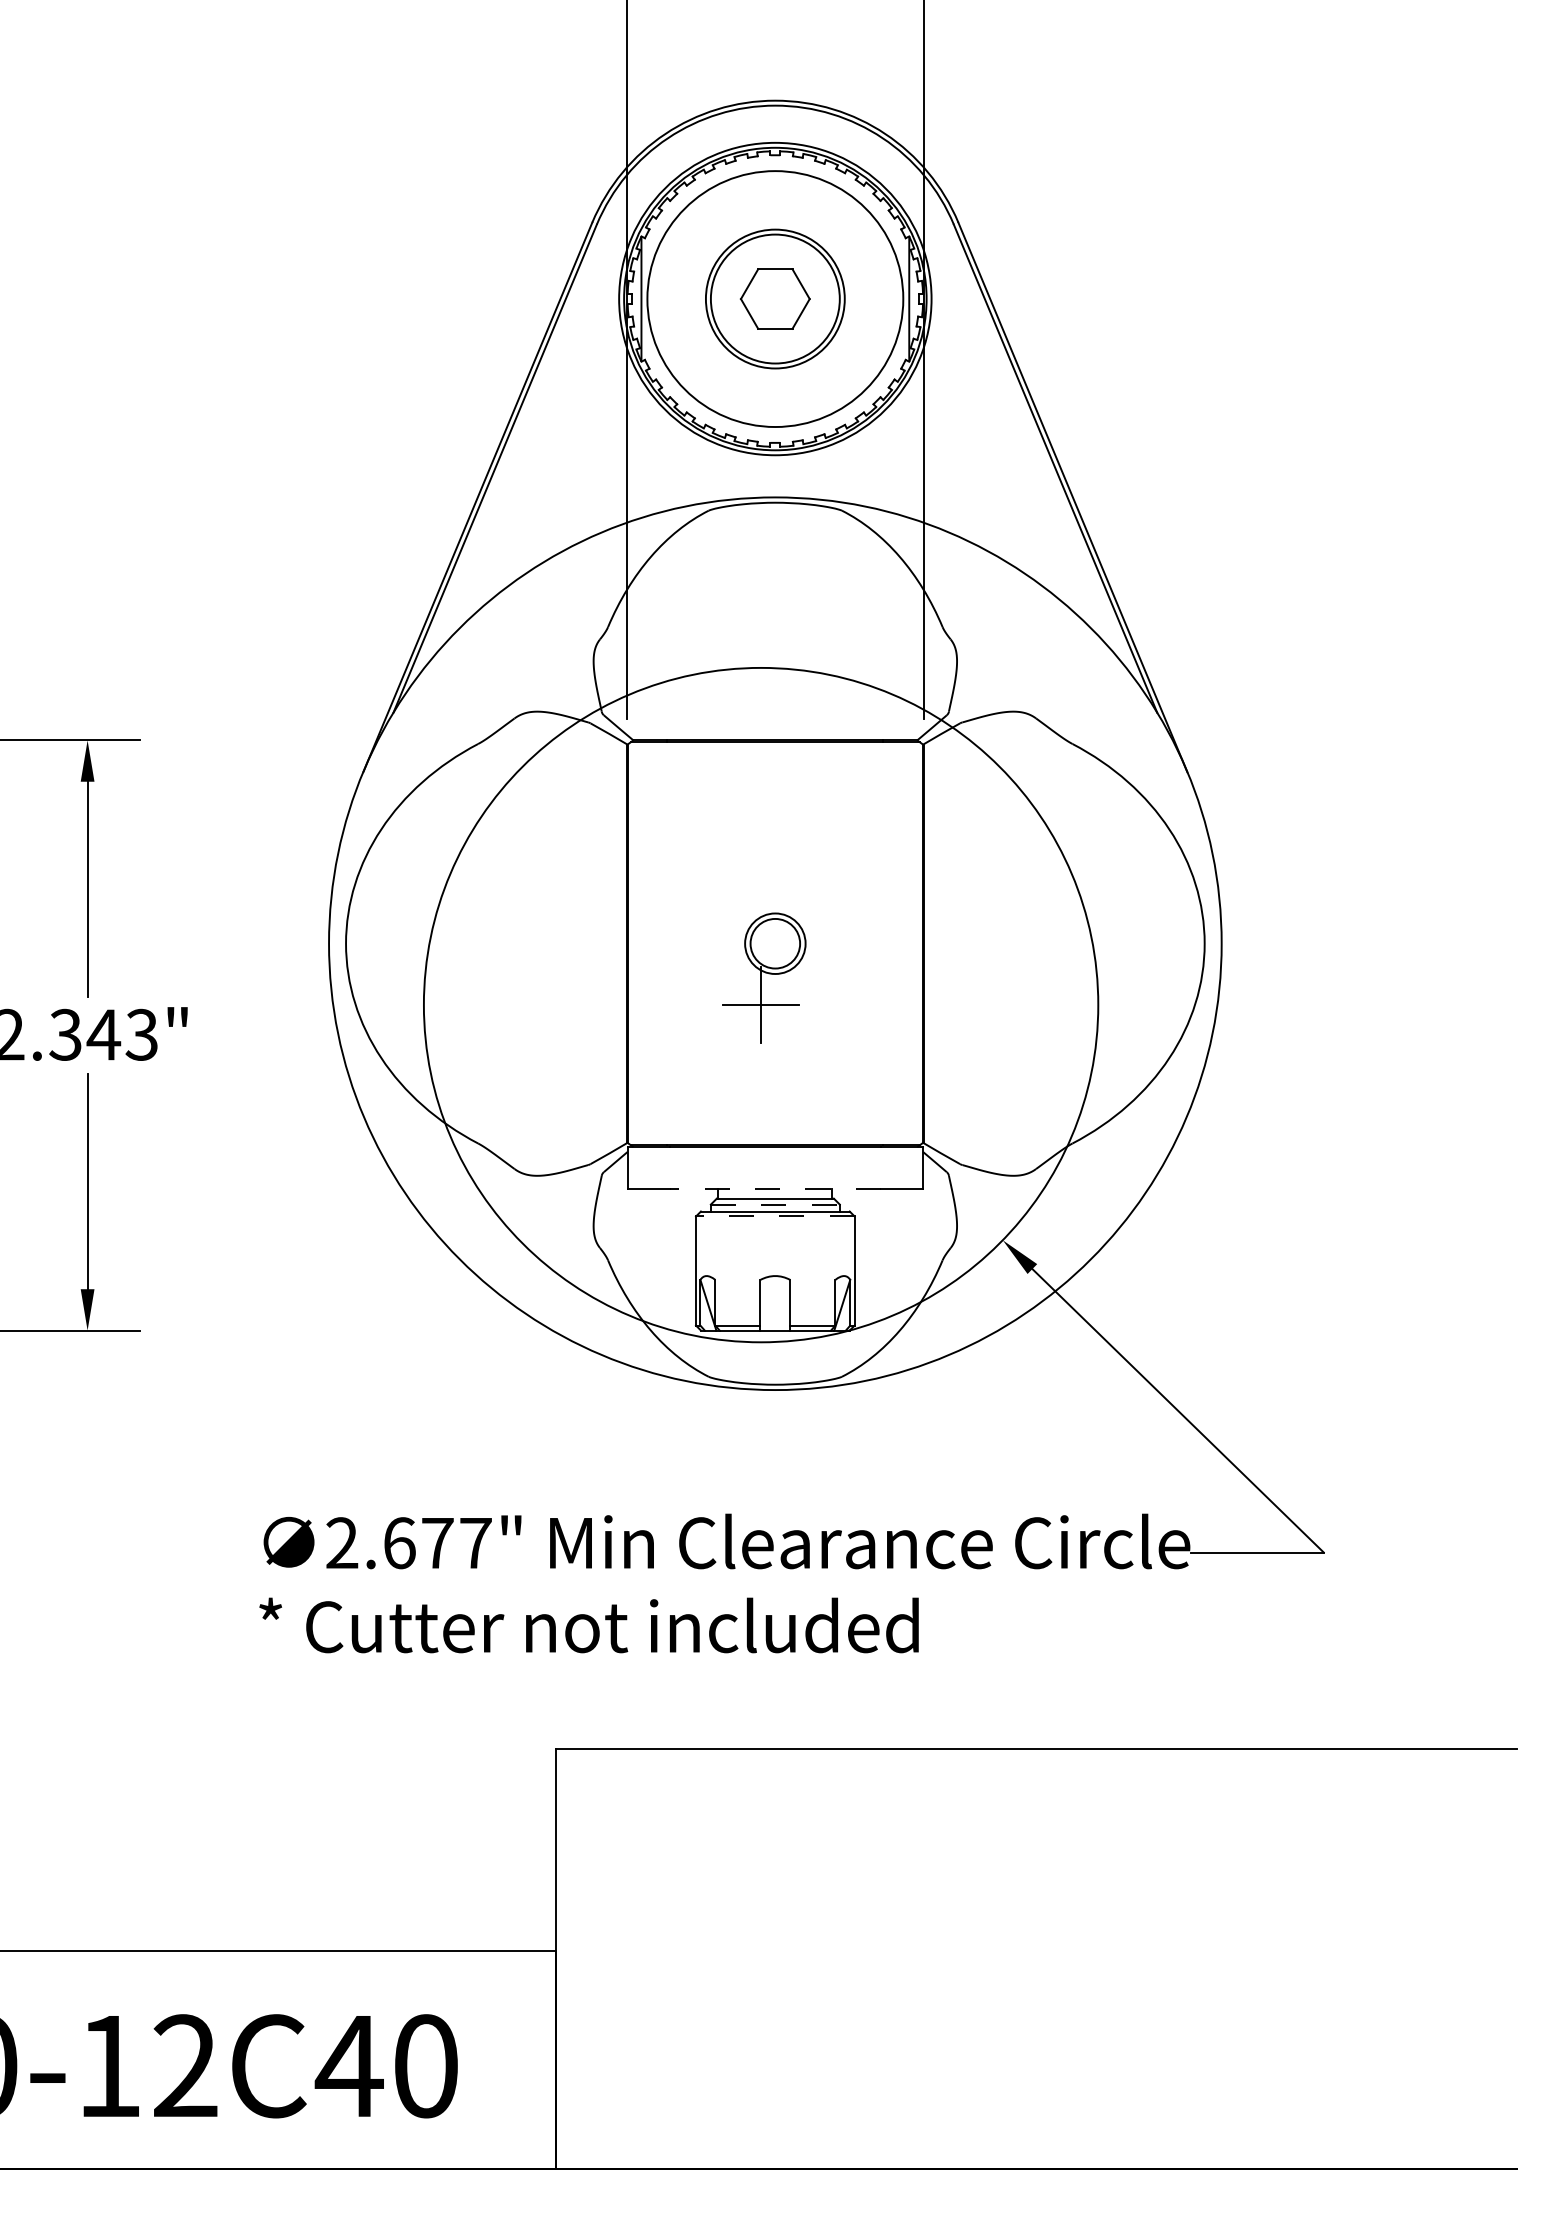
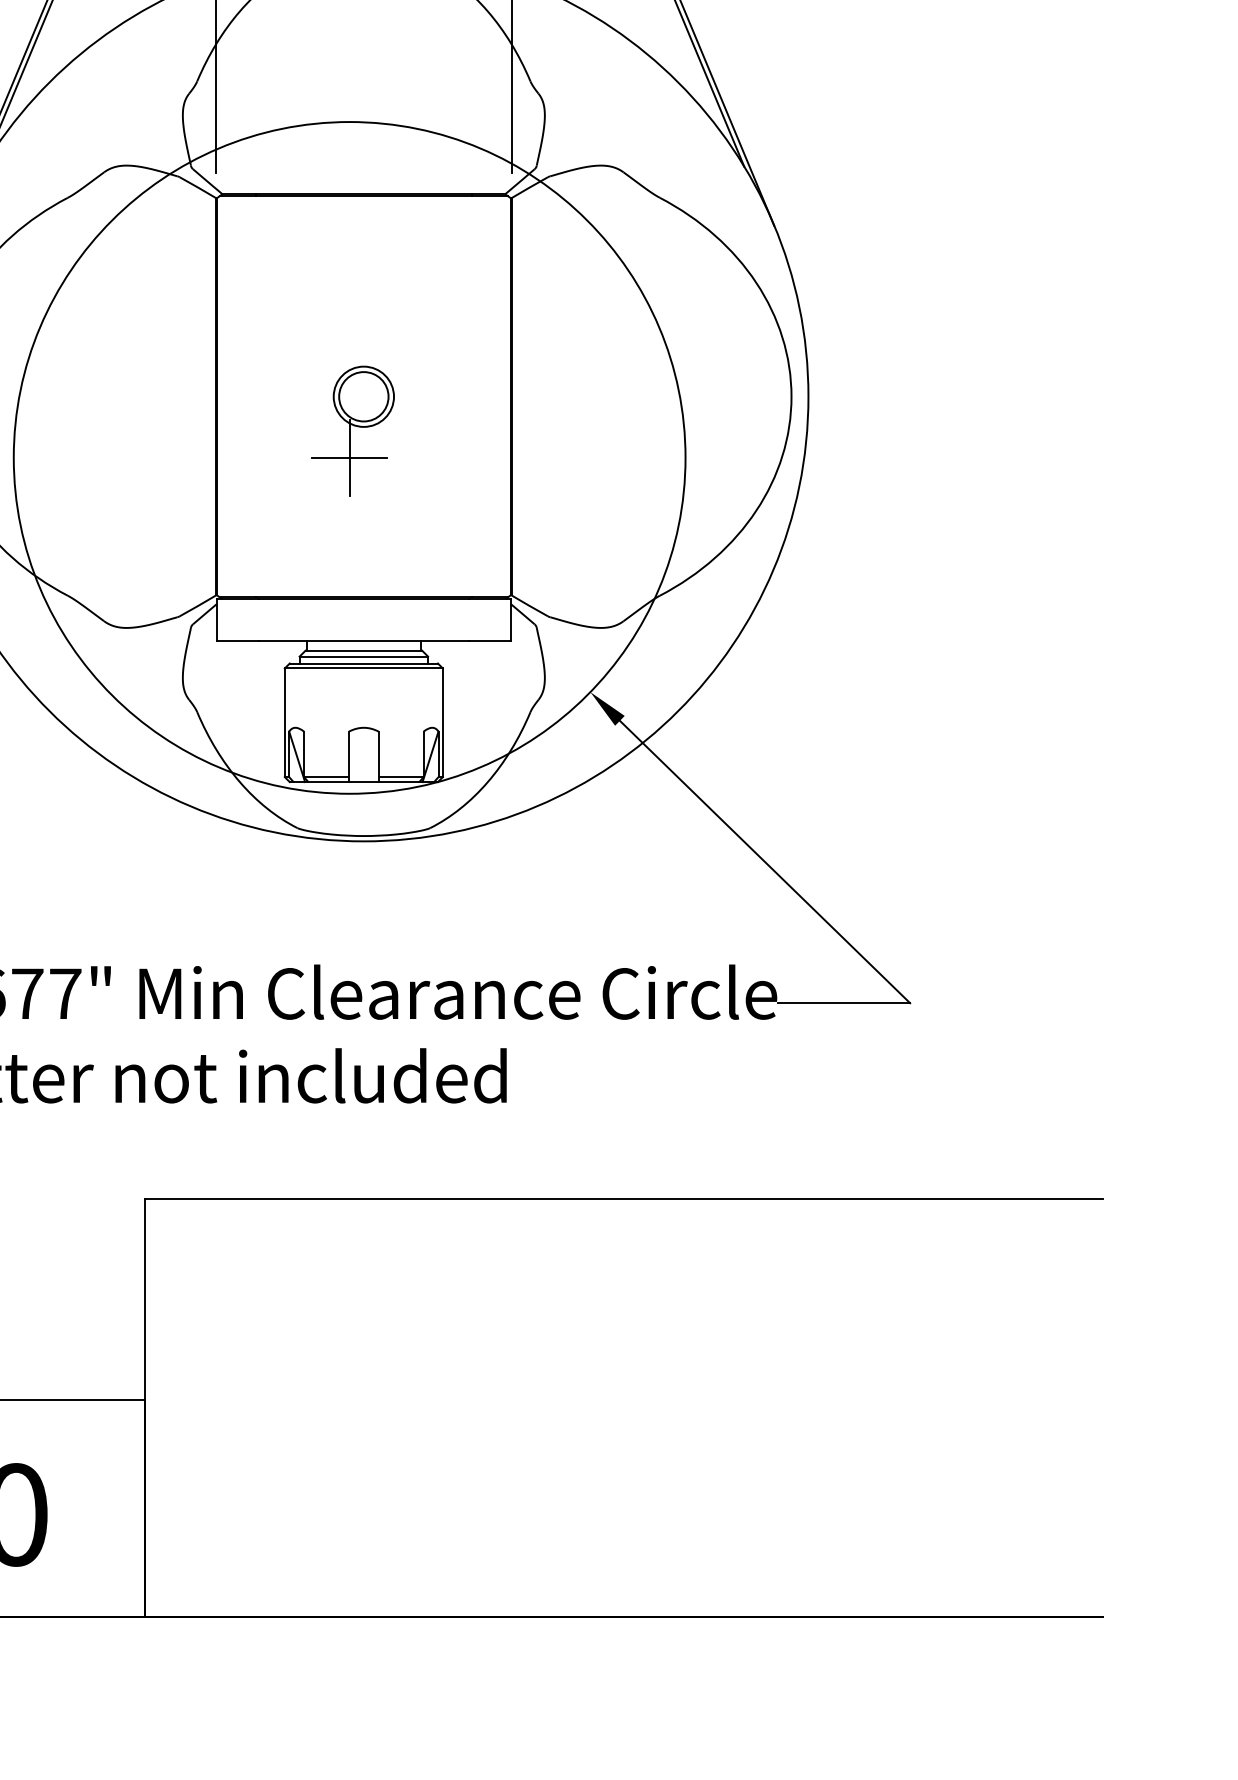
line: (775, 1188) -> (364, 640), dashed -> solid
line: (775, 1204) -> (364, 656), dashed -> solid
line: (774, 1216) -> (363, 668), dashed -> solid

